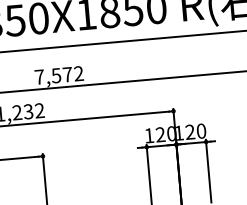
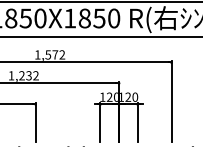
text: (39, 76) -> (37, 54), 7,572 -> 1,572

